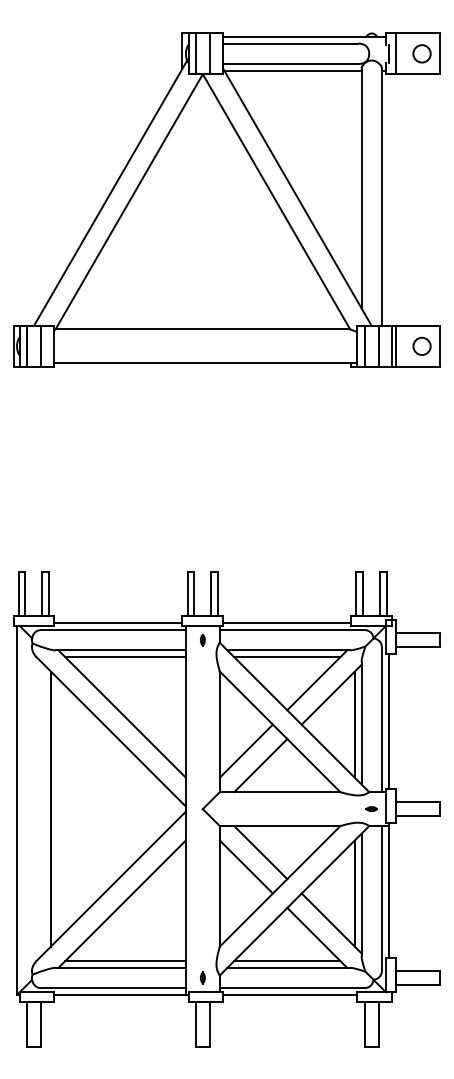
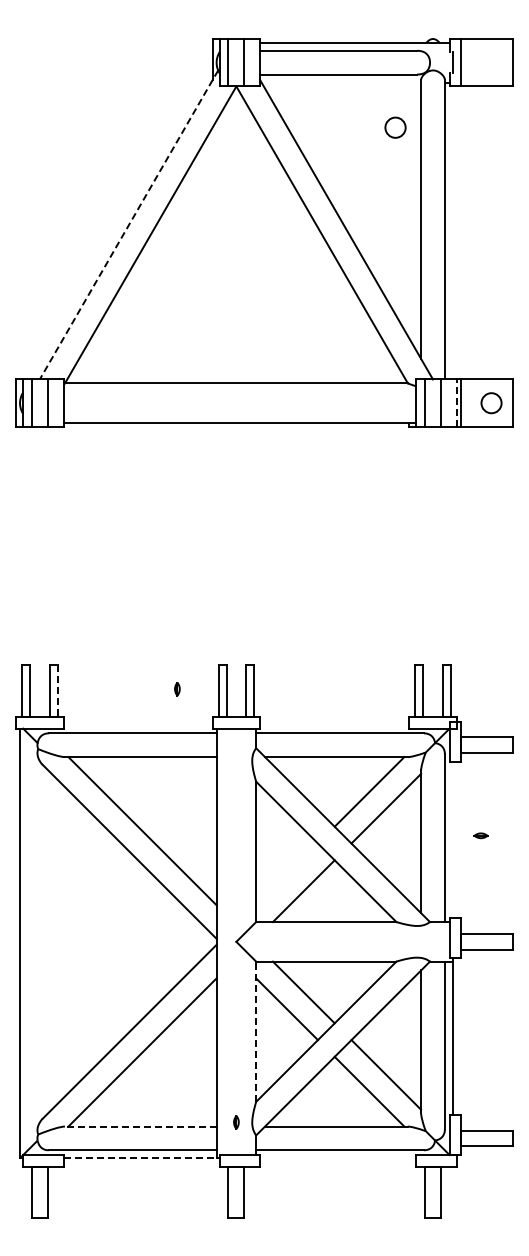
circle: (422, 53) -> (395, 127), moved
line: (293, 70) -> (341, 82), removed
line: (110, 193) -> (128, 225), solid -> dashed
line: (391, 346) -> (456, 403), solid -> dashed
line: (49, 594) -> (57, 691), solid -> dashed
line: (117, 623) -> (137, 725), removed
line: (287, 623) -> (334, 725), removed
part: (202, 640) -> (177, 689), moved
line: (125, 657) -> (146, 765), removed
line: (287, 657) -> (334, 765), removed
line: (388, 721) -> (452, 839), removed
line: (355, 724) -> (413, 843), removed
line: (245, 751) -> (286, 874), removed
line: (50, 808) -> (59, 941), removed
part: (371, 808) -> (480, 835), moved
line: (220, 886) -> (256, 1031), solid -> dashed
line: (355, 893) -> (413, 1039), removed
line: (125, 960) -> (146, 1118), removed
line: (287, 960) -> (334, 1118), removed
line: (120, 967) -> (140, 1126), solid -> dashed
part: (202, 978) -> (236, 1122), moved
line: (120, 995) -> (140, 1158), solid -> dashed
line: (290, 995) -> (338, 1158), removed

